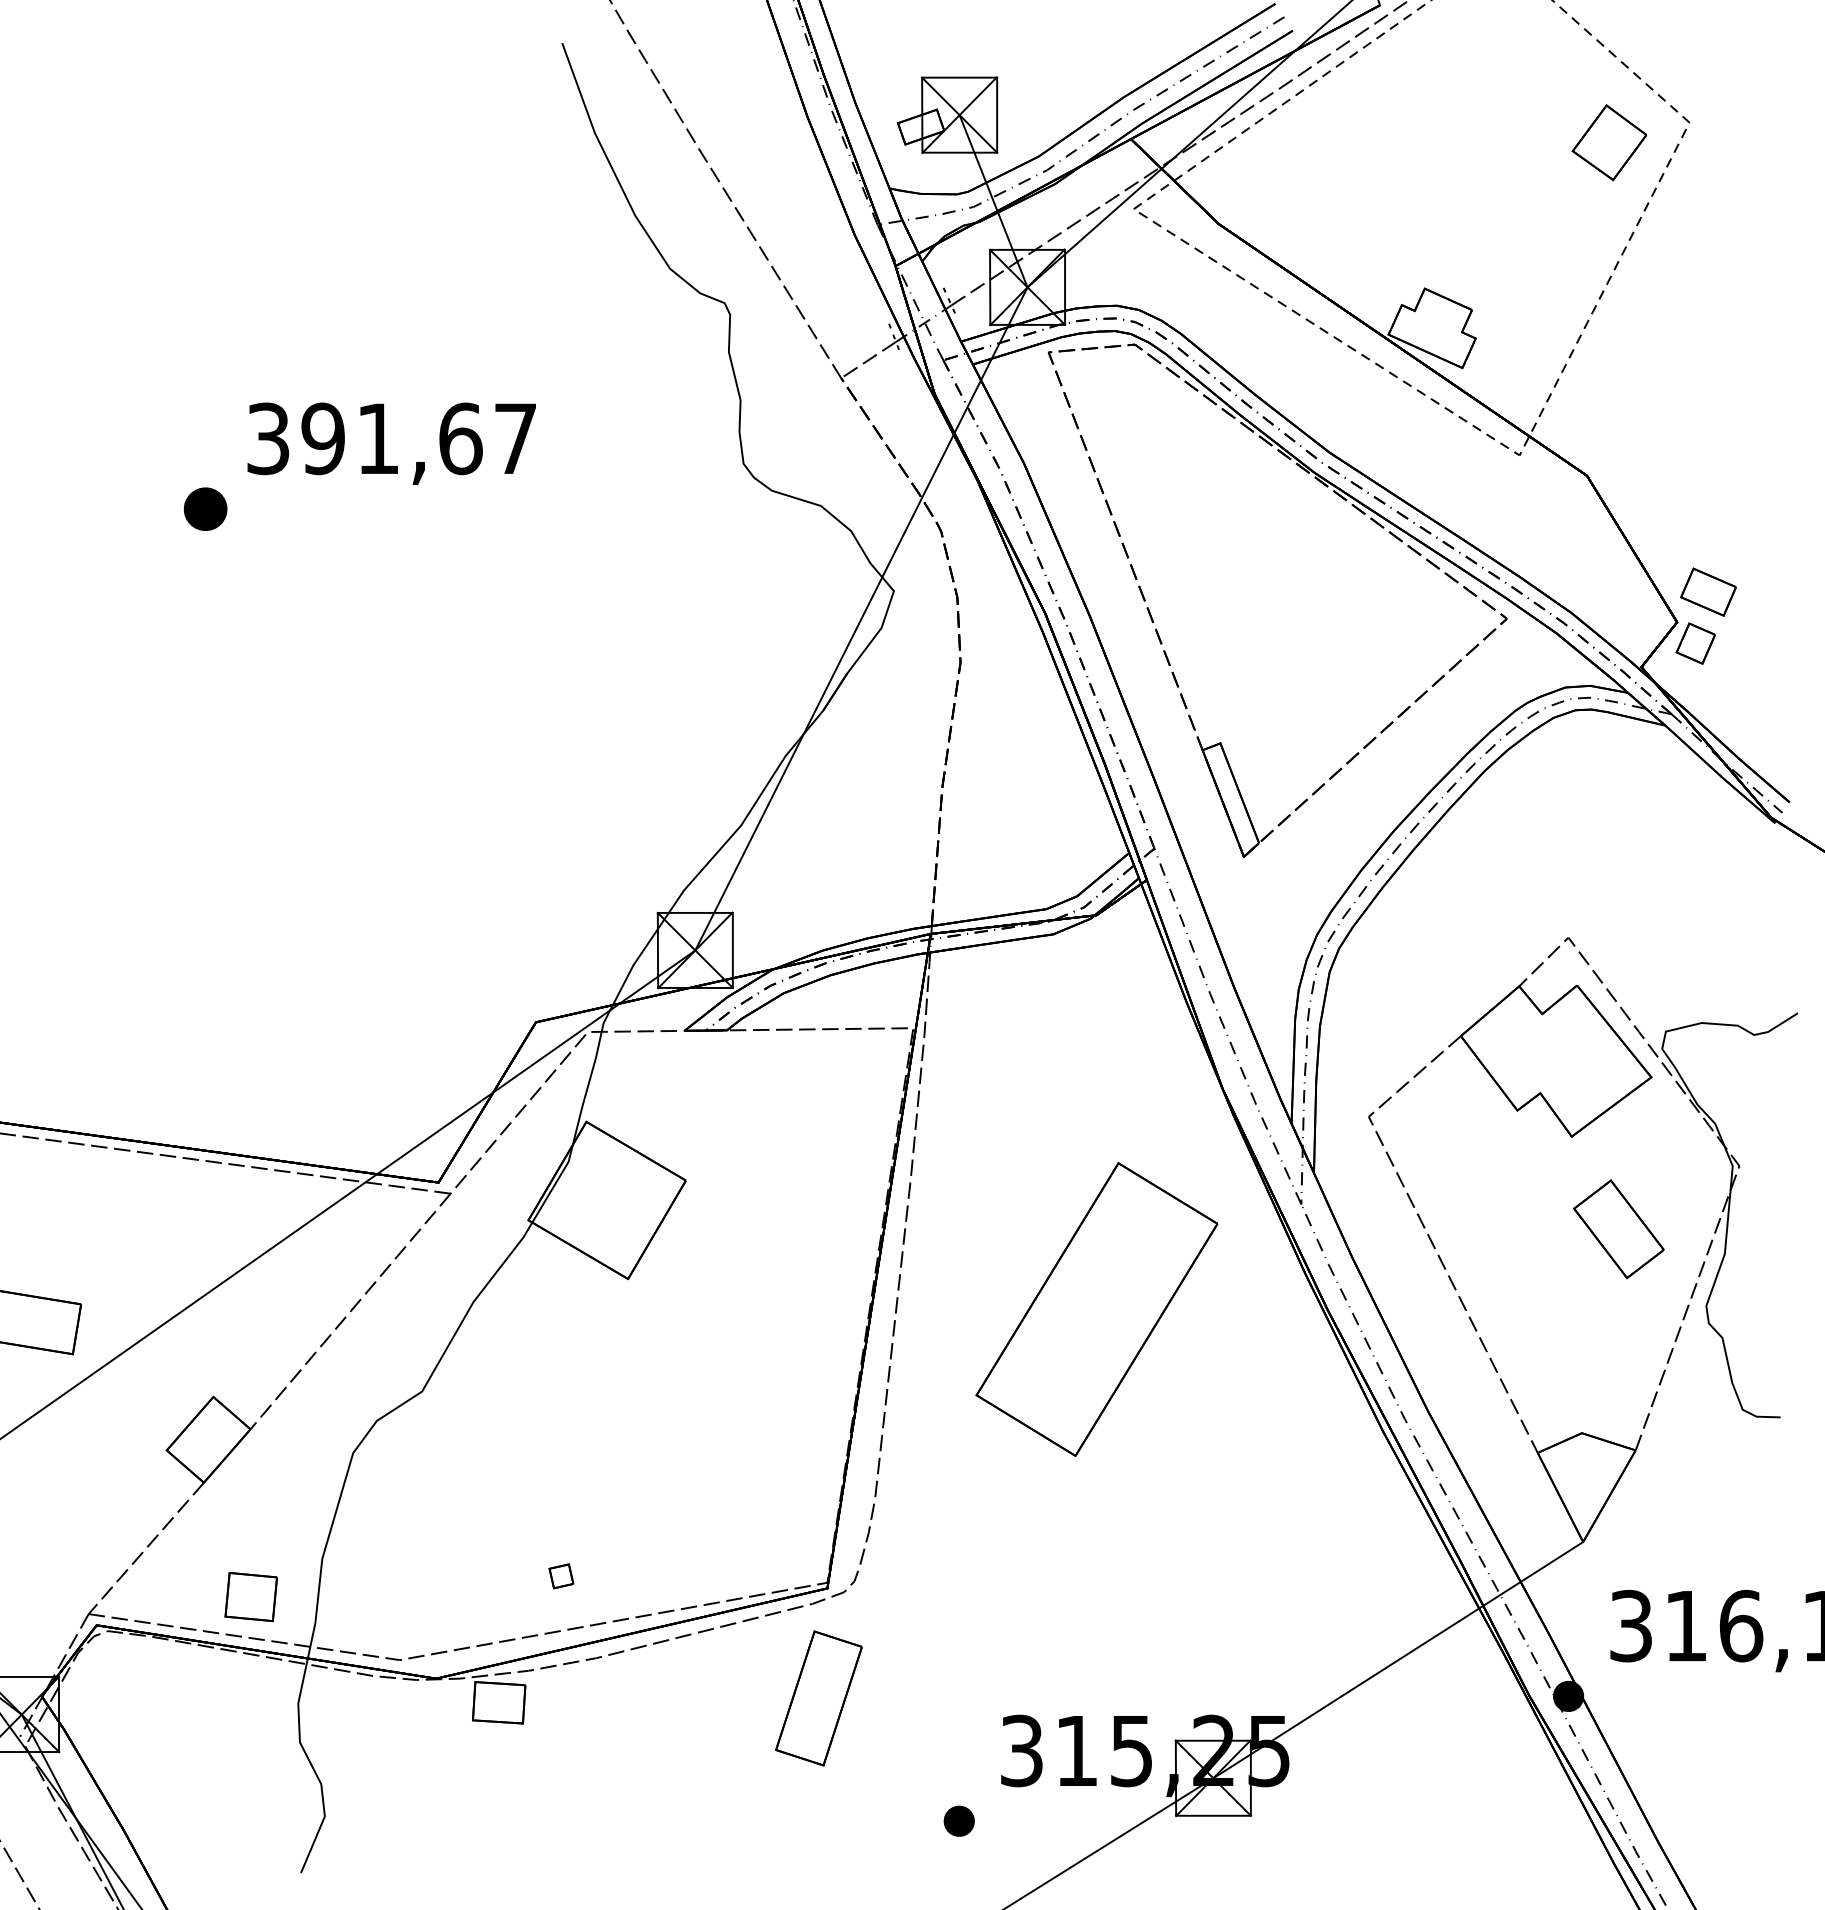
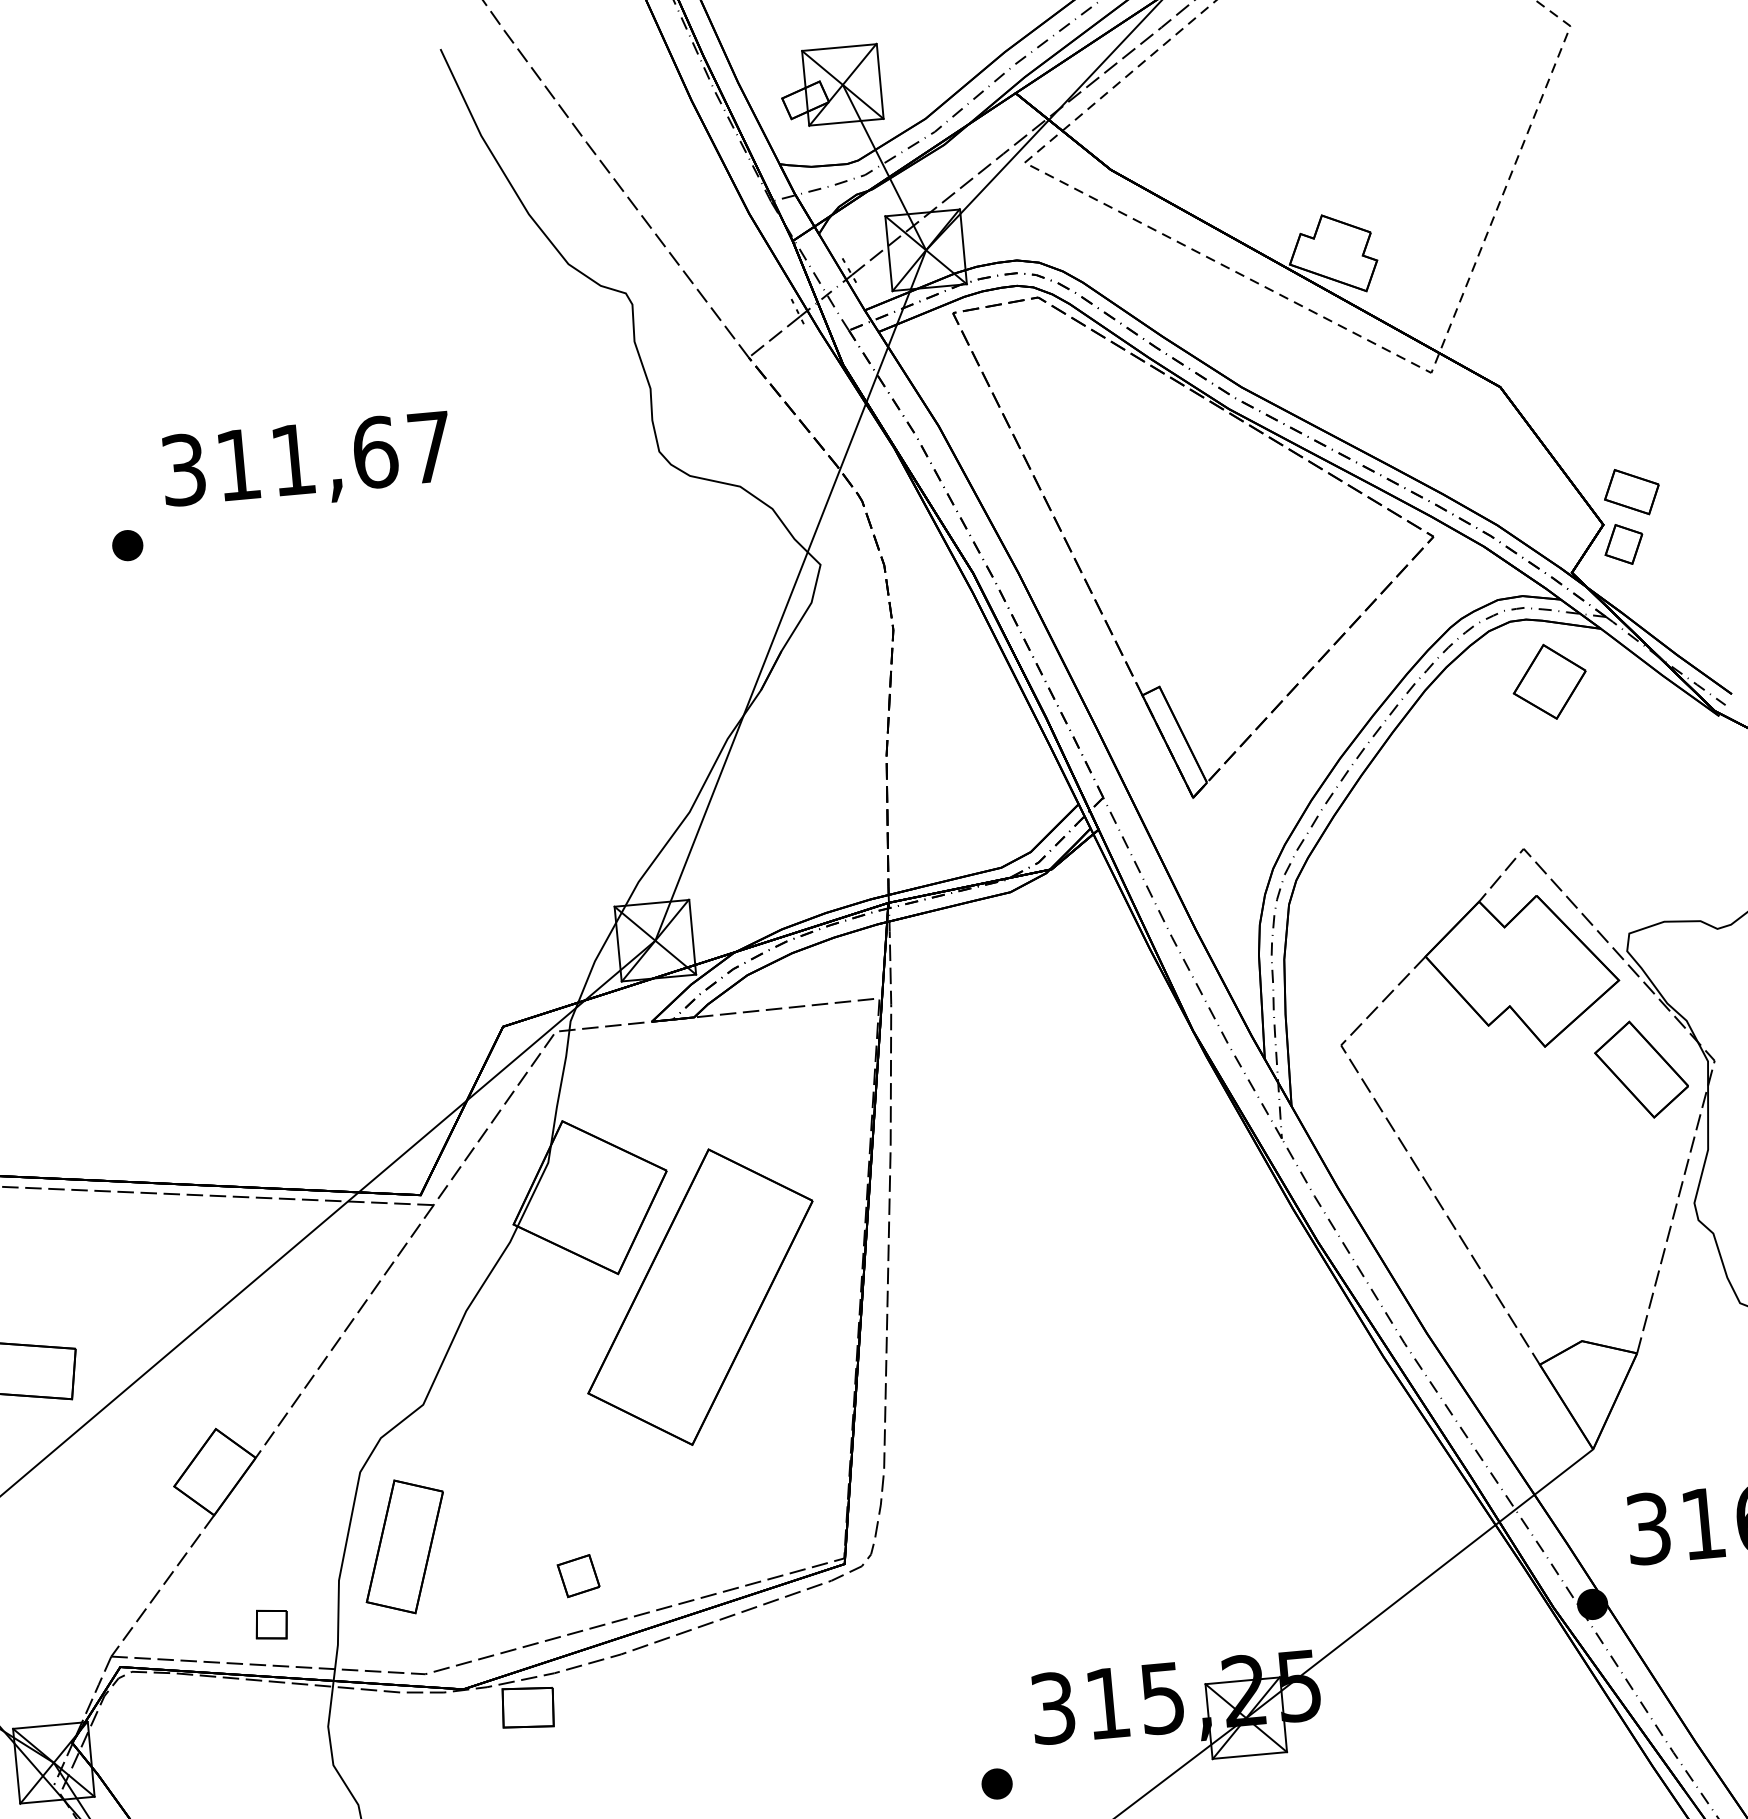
part: (1609, 142) -> (1549, 681), moved
text: (322, 438) -> (237, 464), 391,67 -> 311,67
part: (205, 508) -> (127, 544), size x0.71
part: (1618, 1229) -> (1641, 1069), moved
part: (1096, 1309) -> (700, 1297), moved
part: (561, 1576) -> (578, 1576), size x1.67
part: (251, 1596) -> (271, 1624), size x0.62
part: (818, 1698) -> (404, 1546), moved

